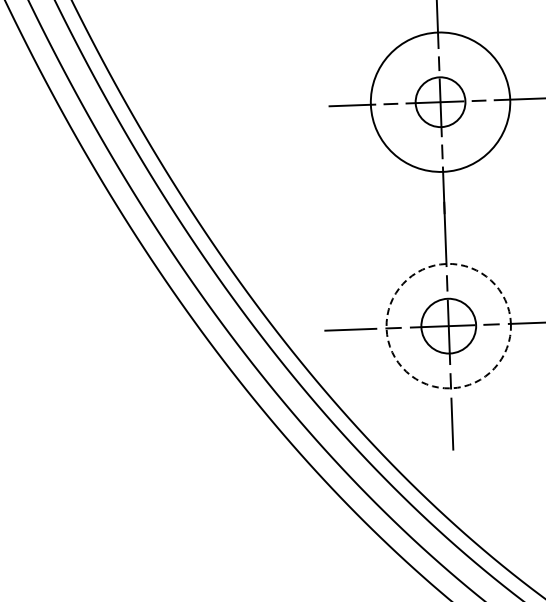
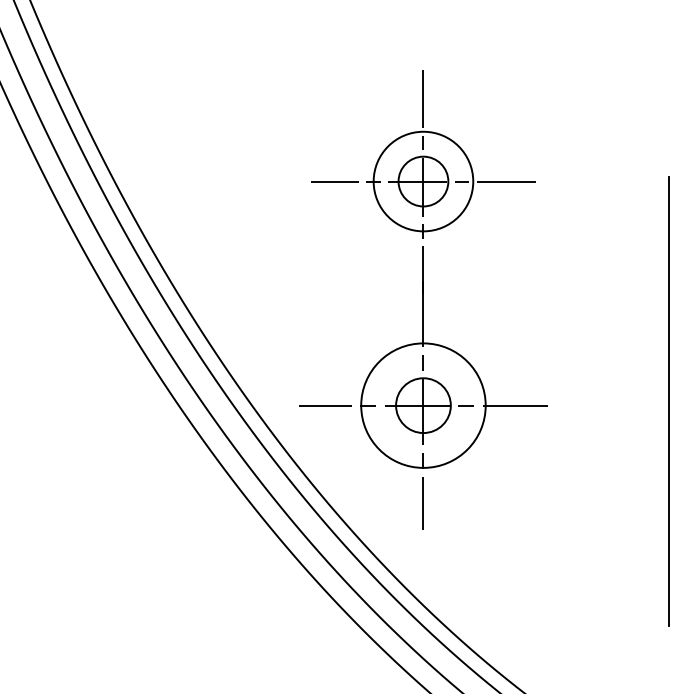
circle: (440, 102) -> (423, 181), size x0.71
circle: (448, 326) -> (423, 405), dashed -> solid

